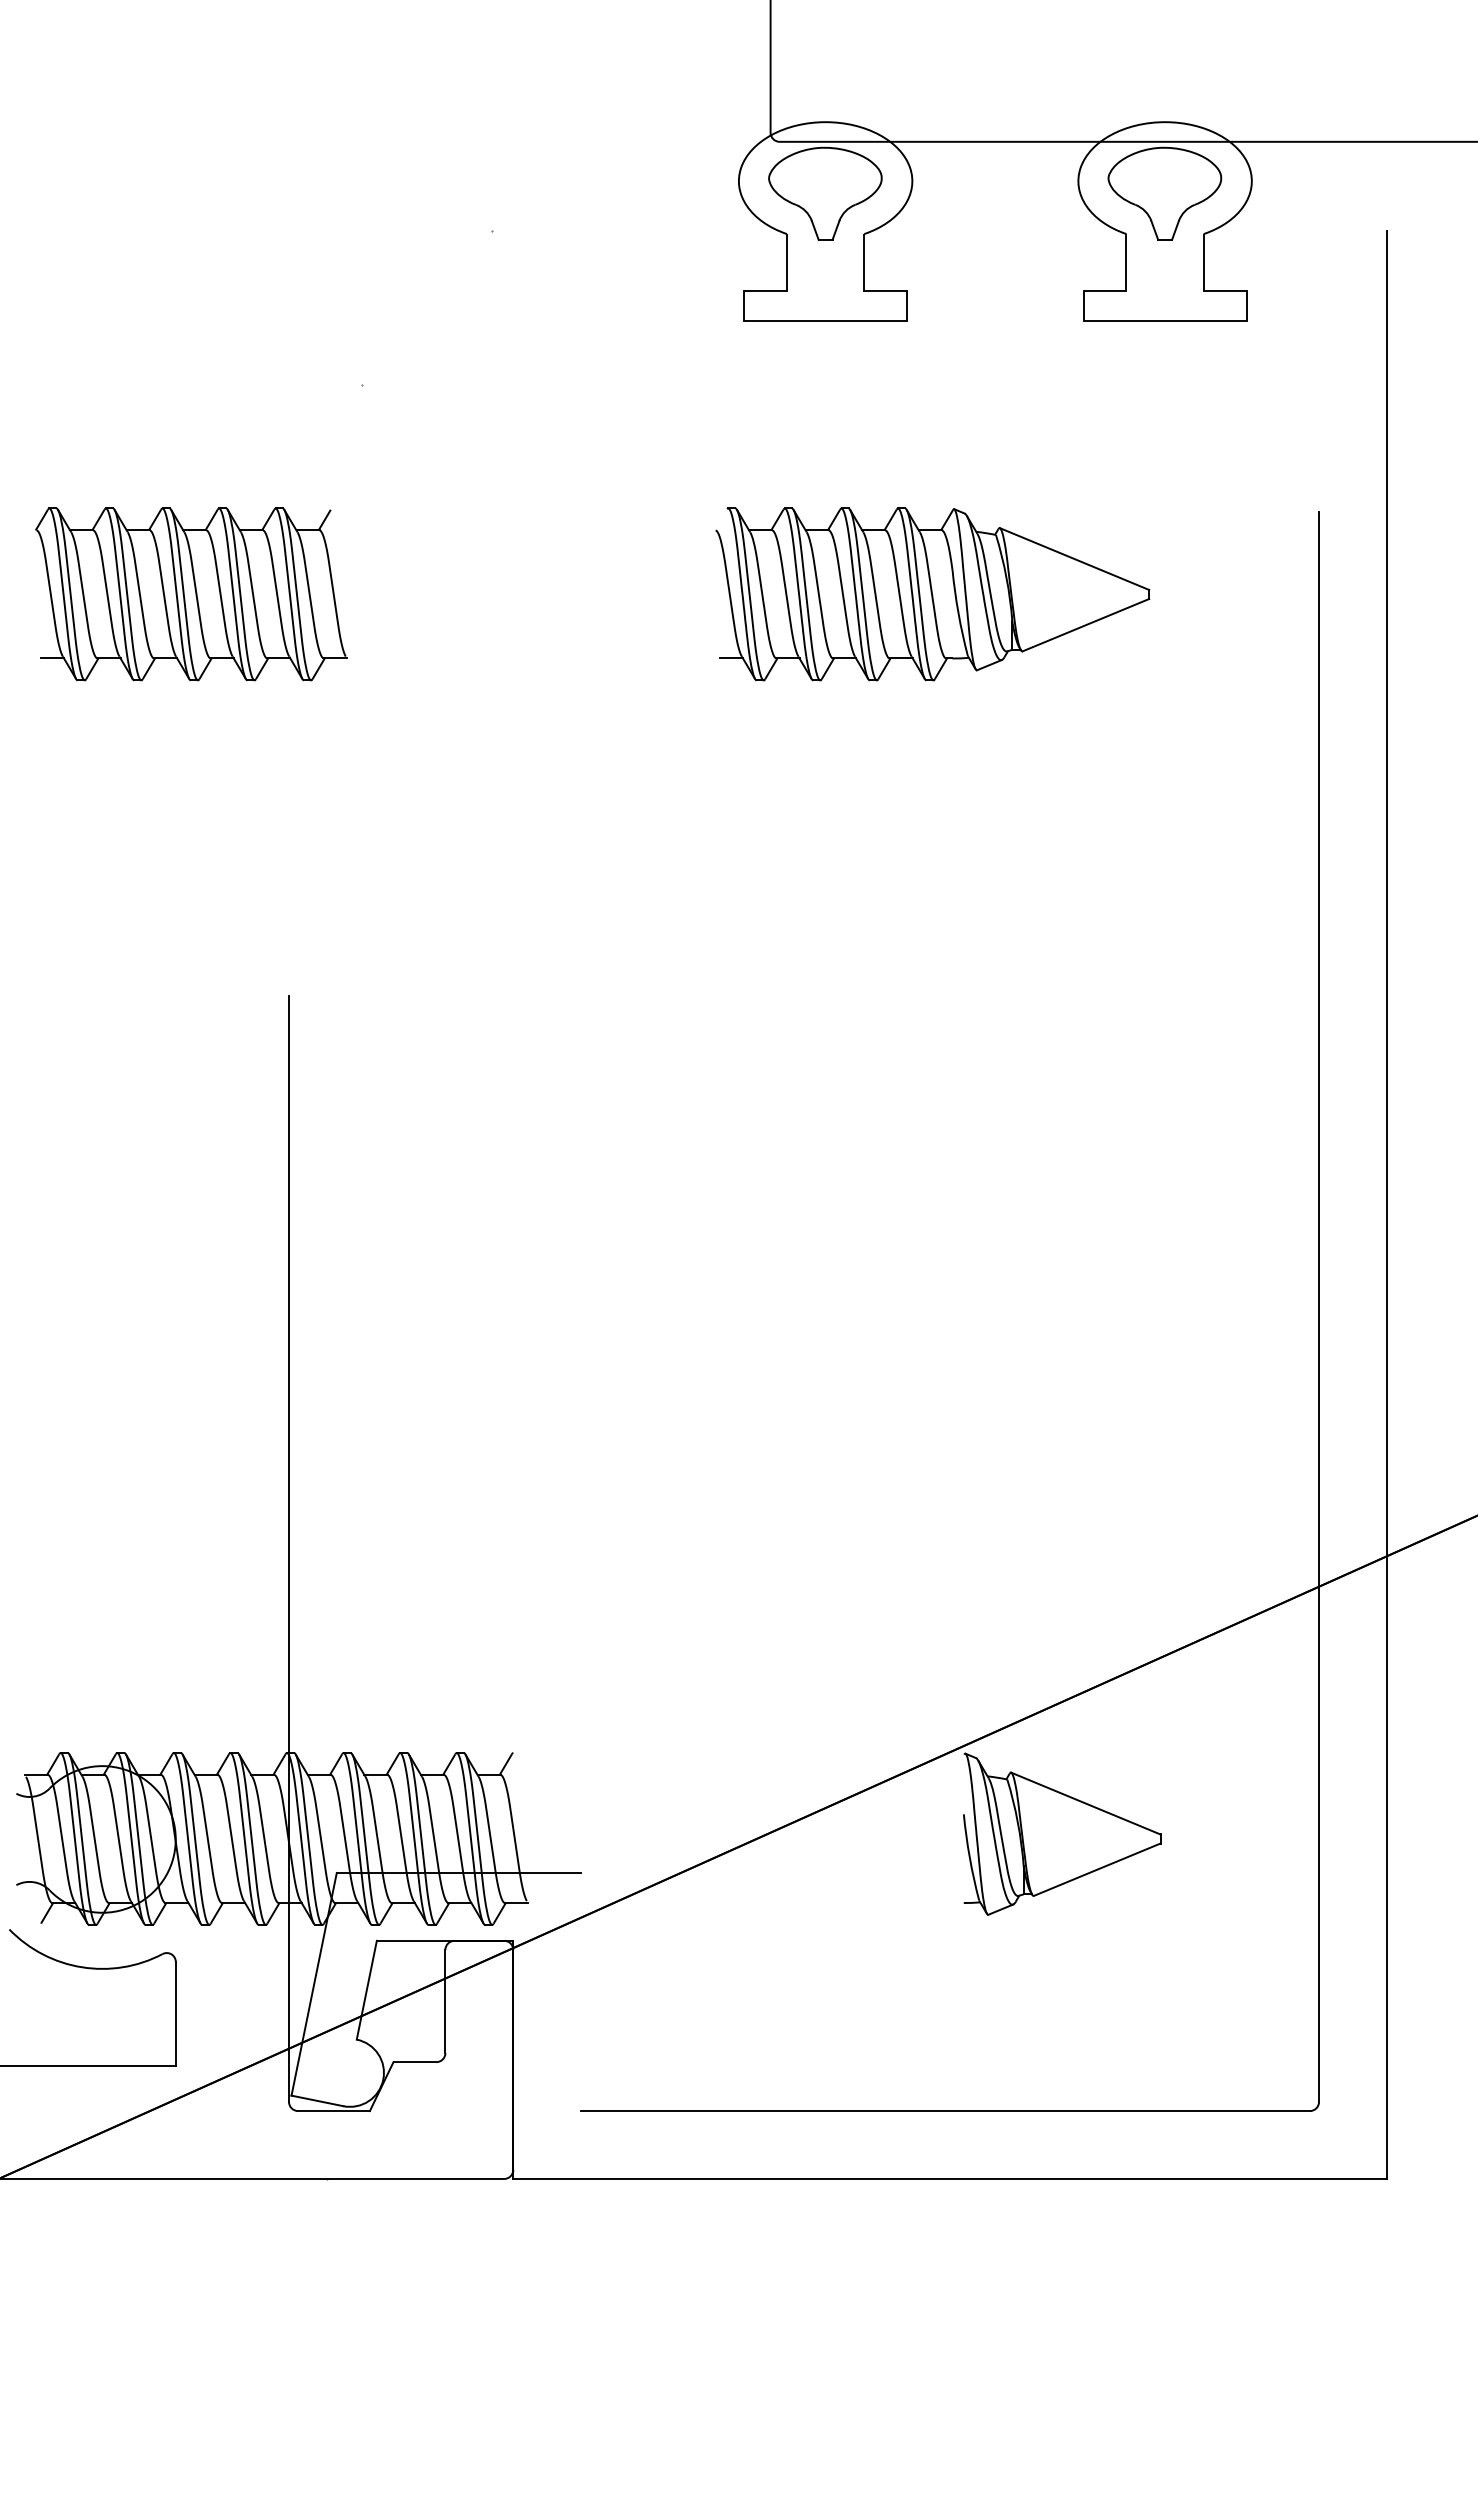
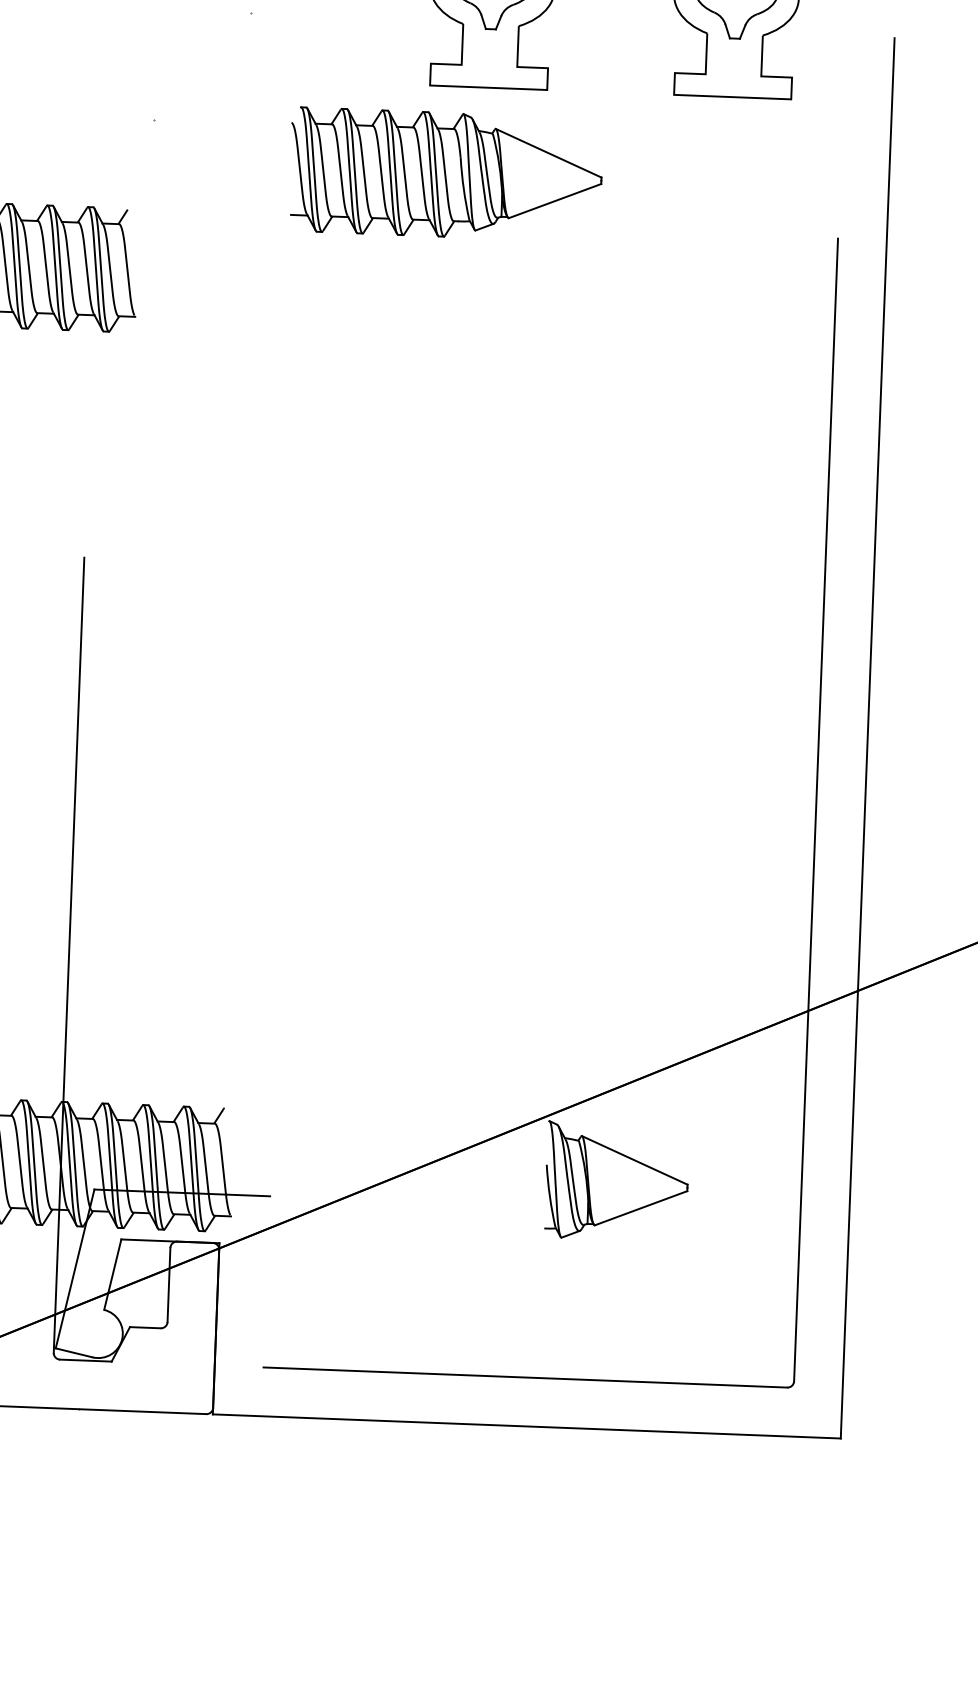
part: (932, 594) -> (445, 174), moved

